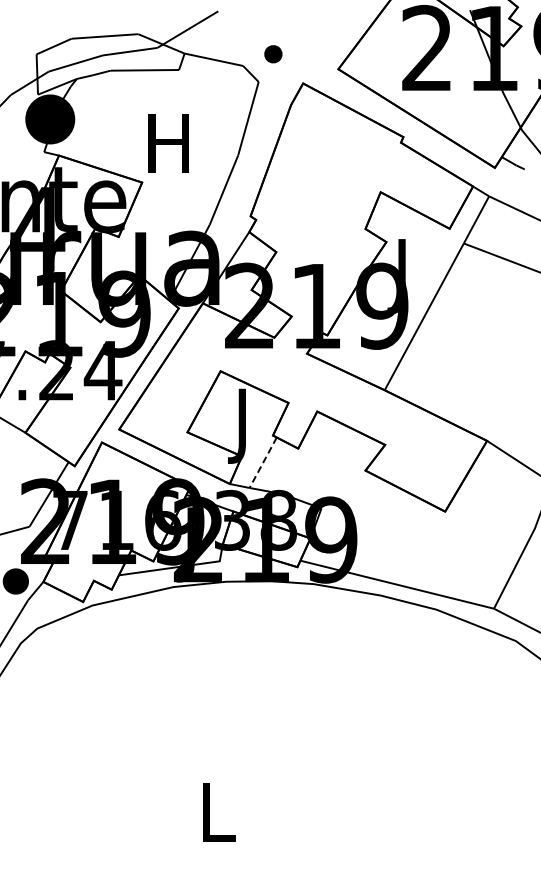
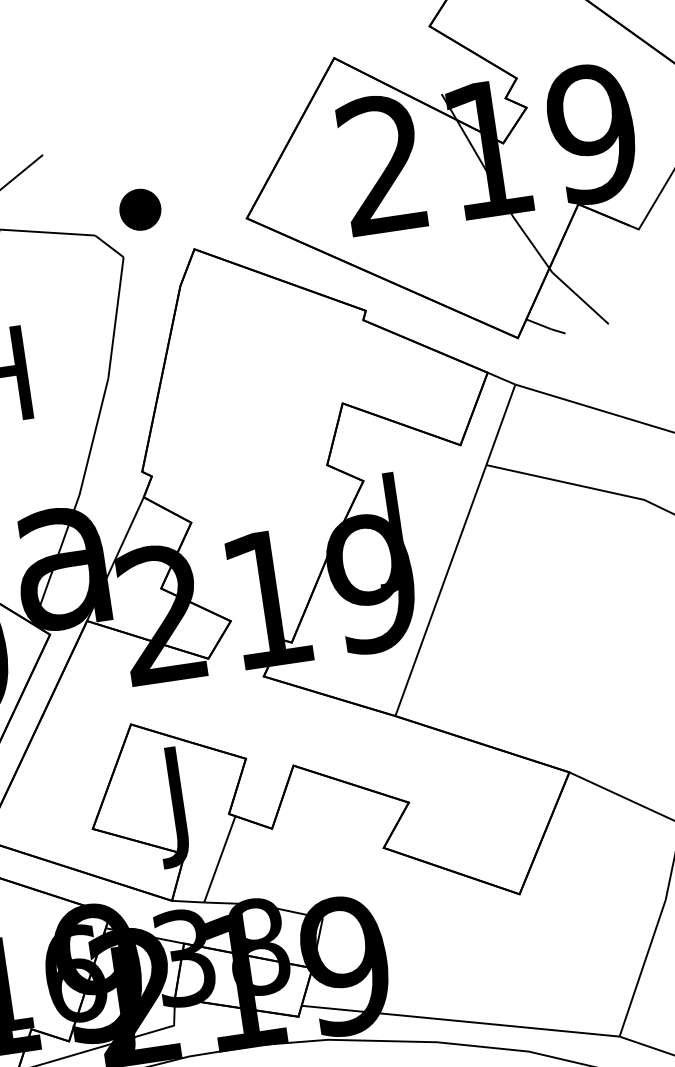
part: (273, 54) -> (140, 210), size x1.43
line: (263, 462) -> (220, 858), dashed -> solid

